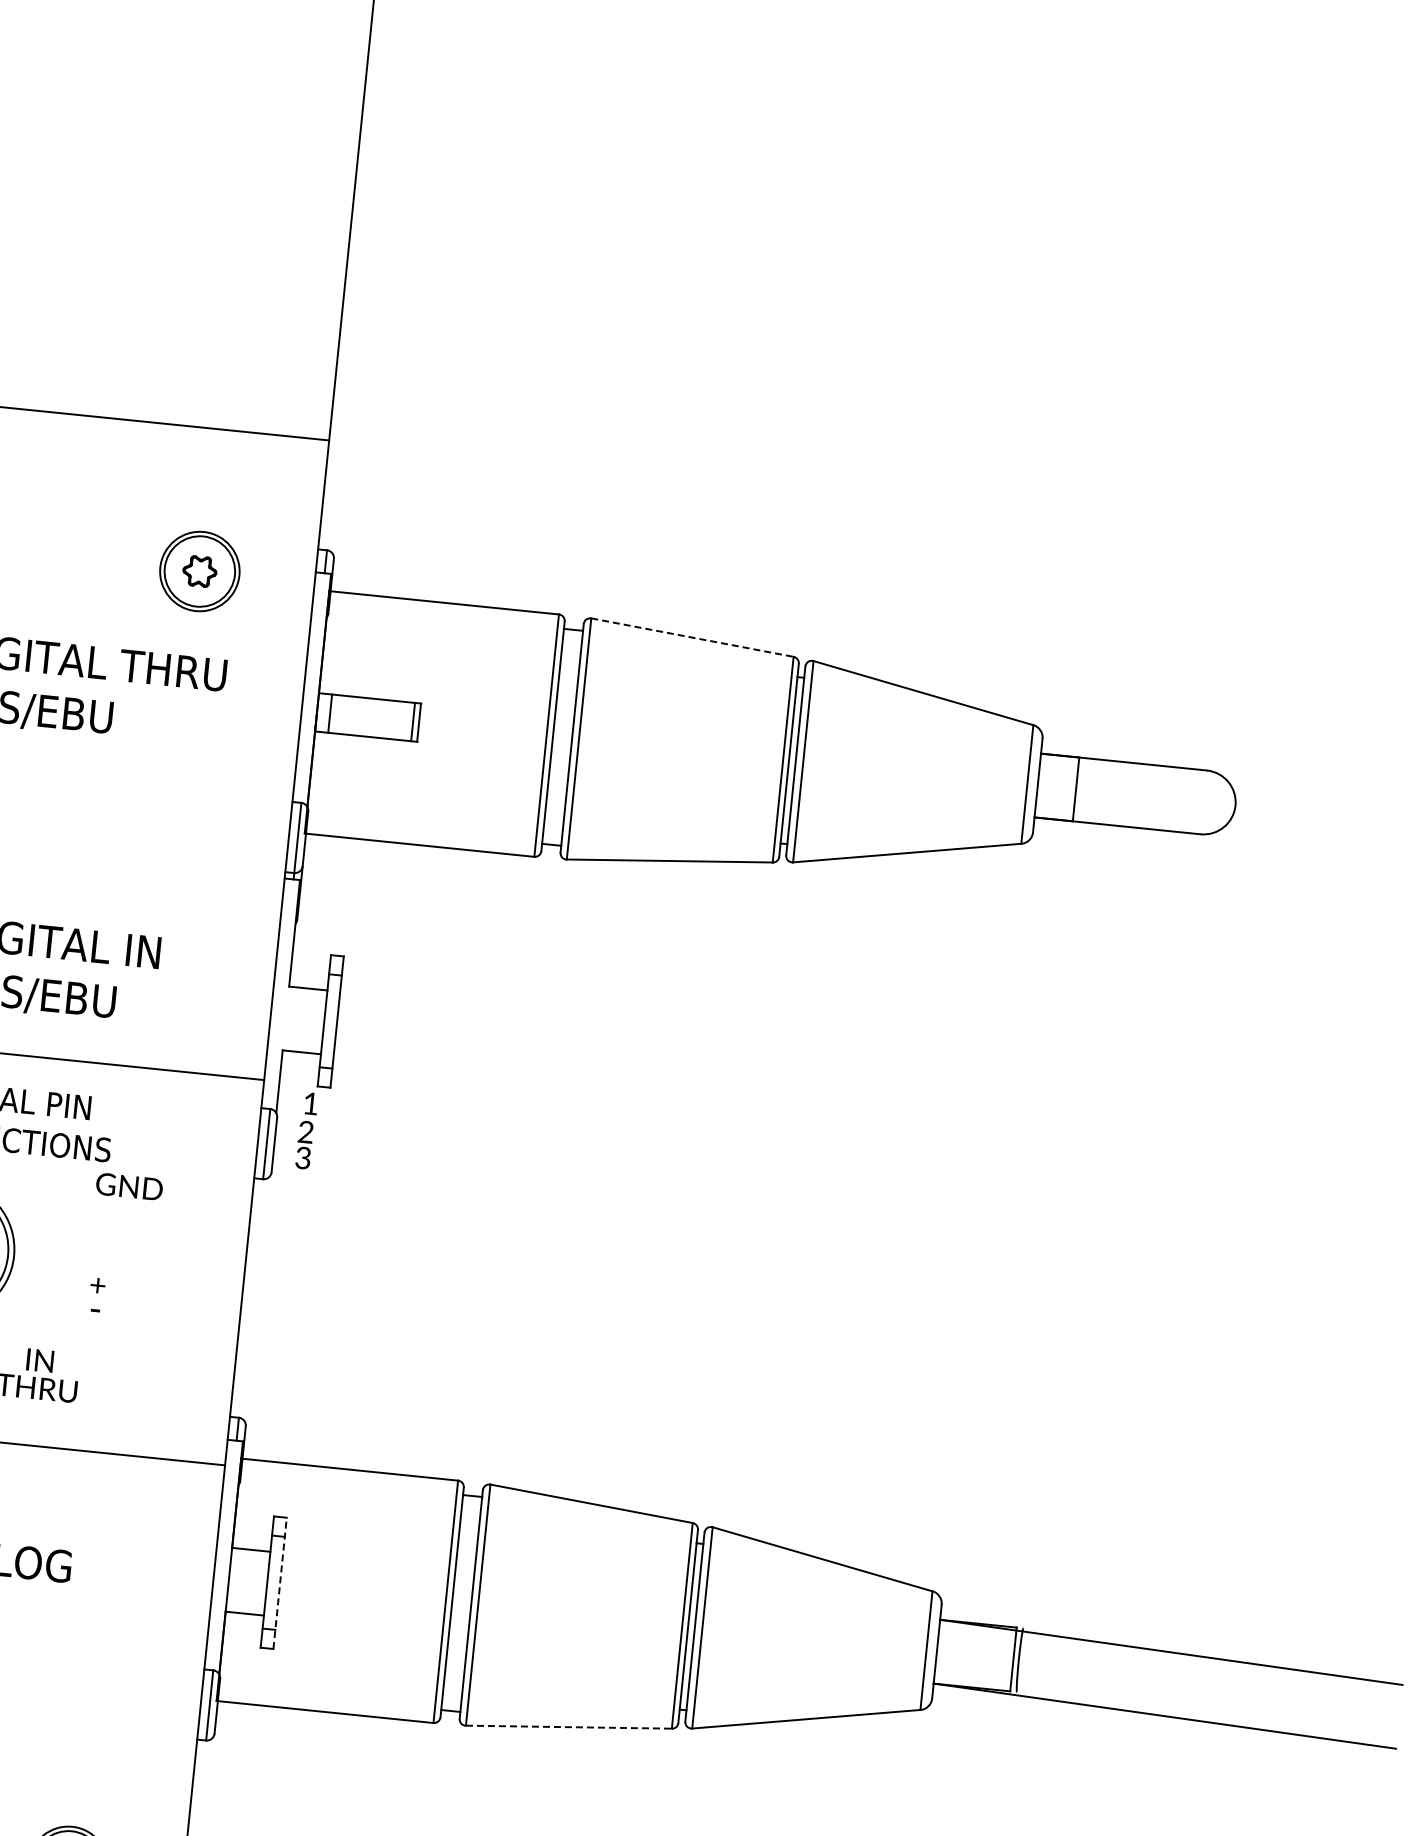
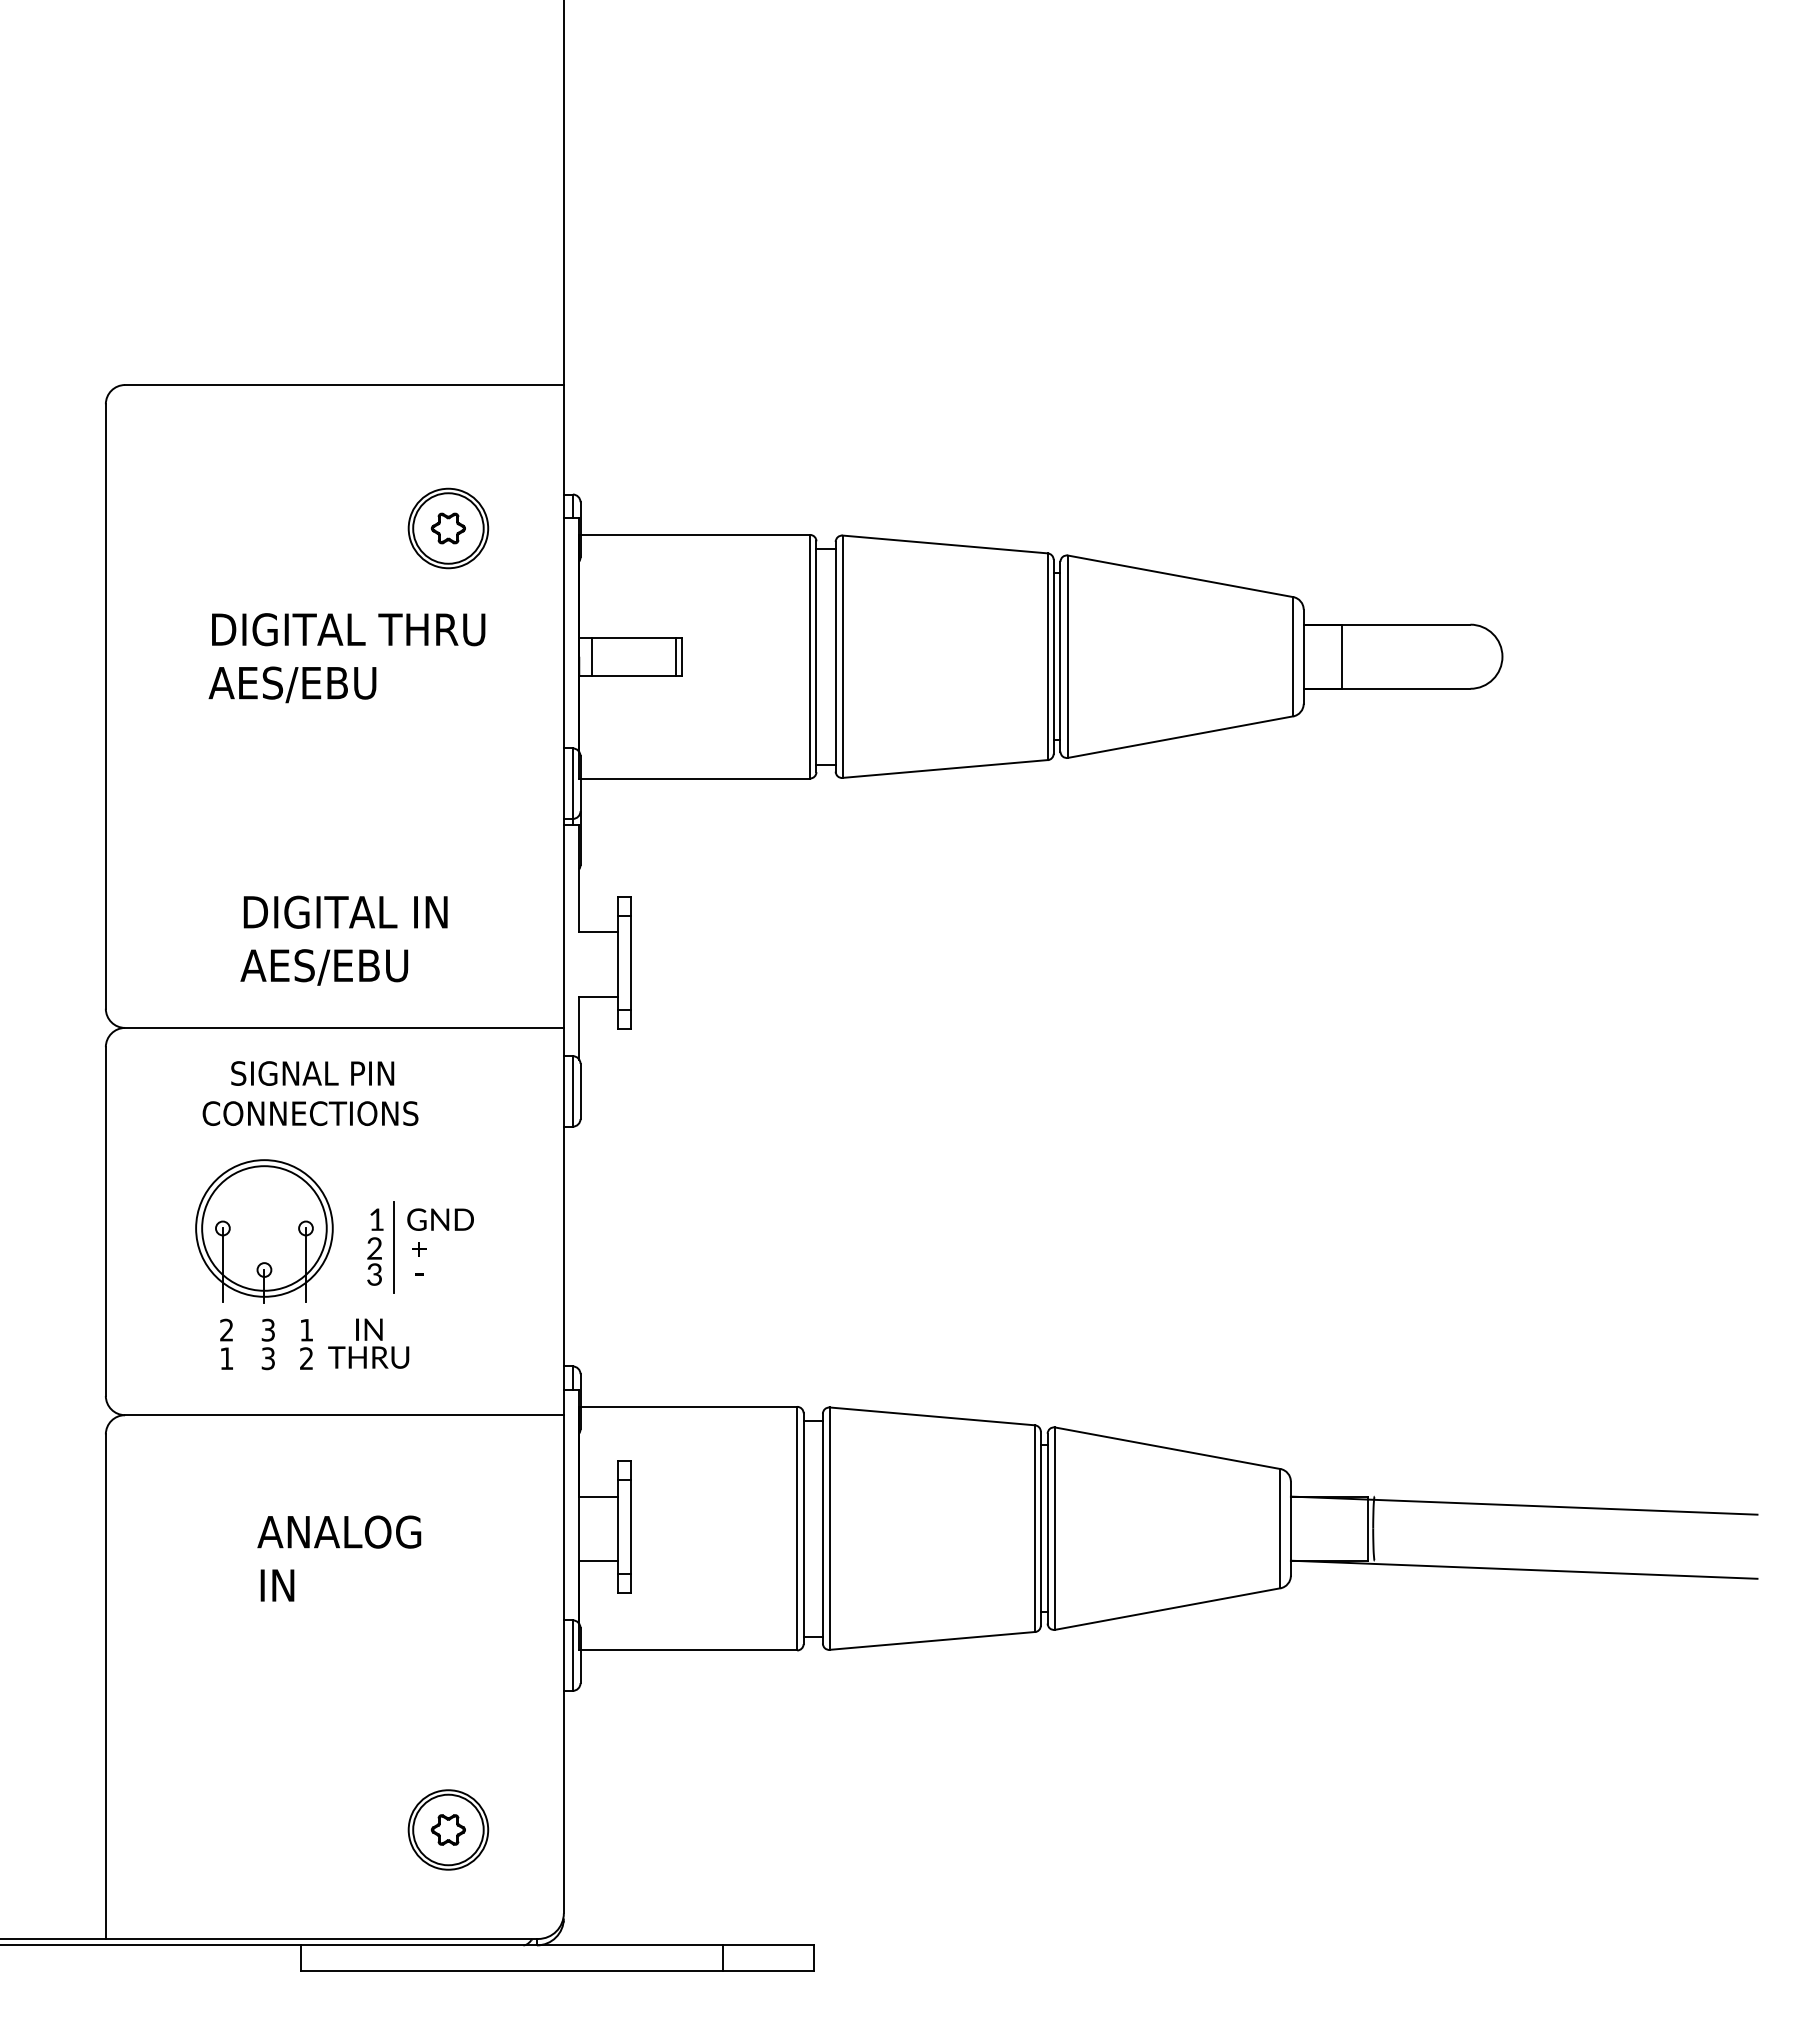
line: (692, 637) -> (945, 544), dashed -> solid
text: (307, 1130) -> (375, 1246), moved
text: (129, 1186) -> (440, 1219), moved
line: (72, 1280) -> (393, 1246), added
line: (280, 1583) -> (630, 1527), dashed -> solid
line: (569, 1726) -> (932, 1640), dashed -> solid

